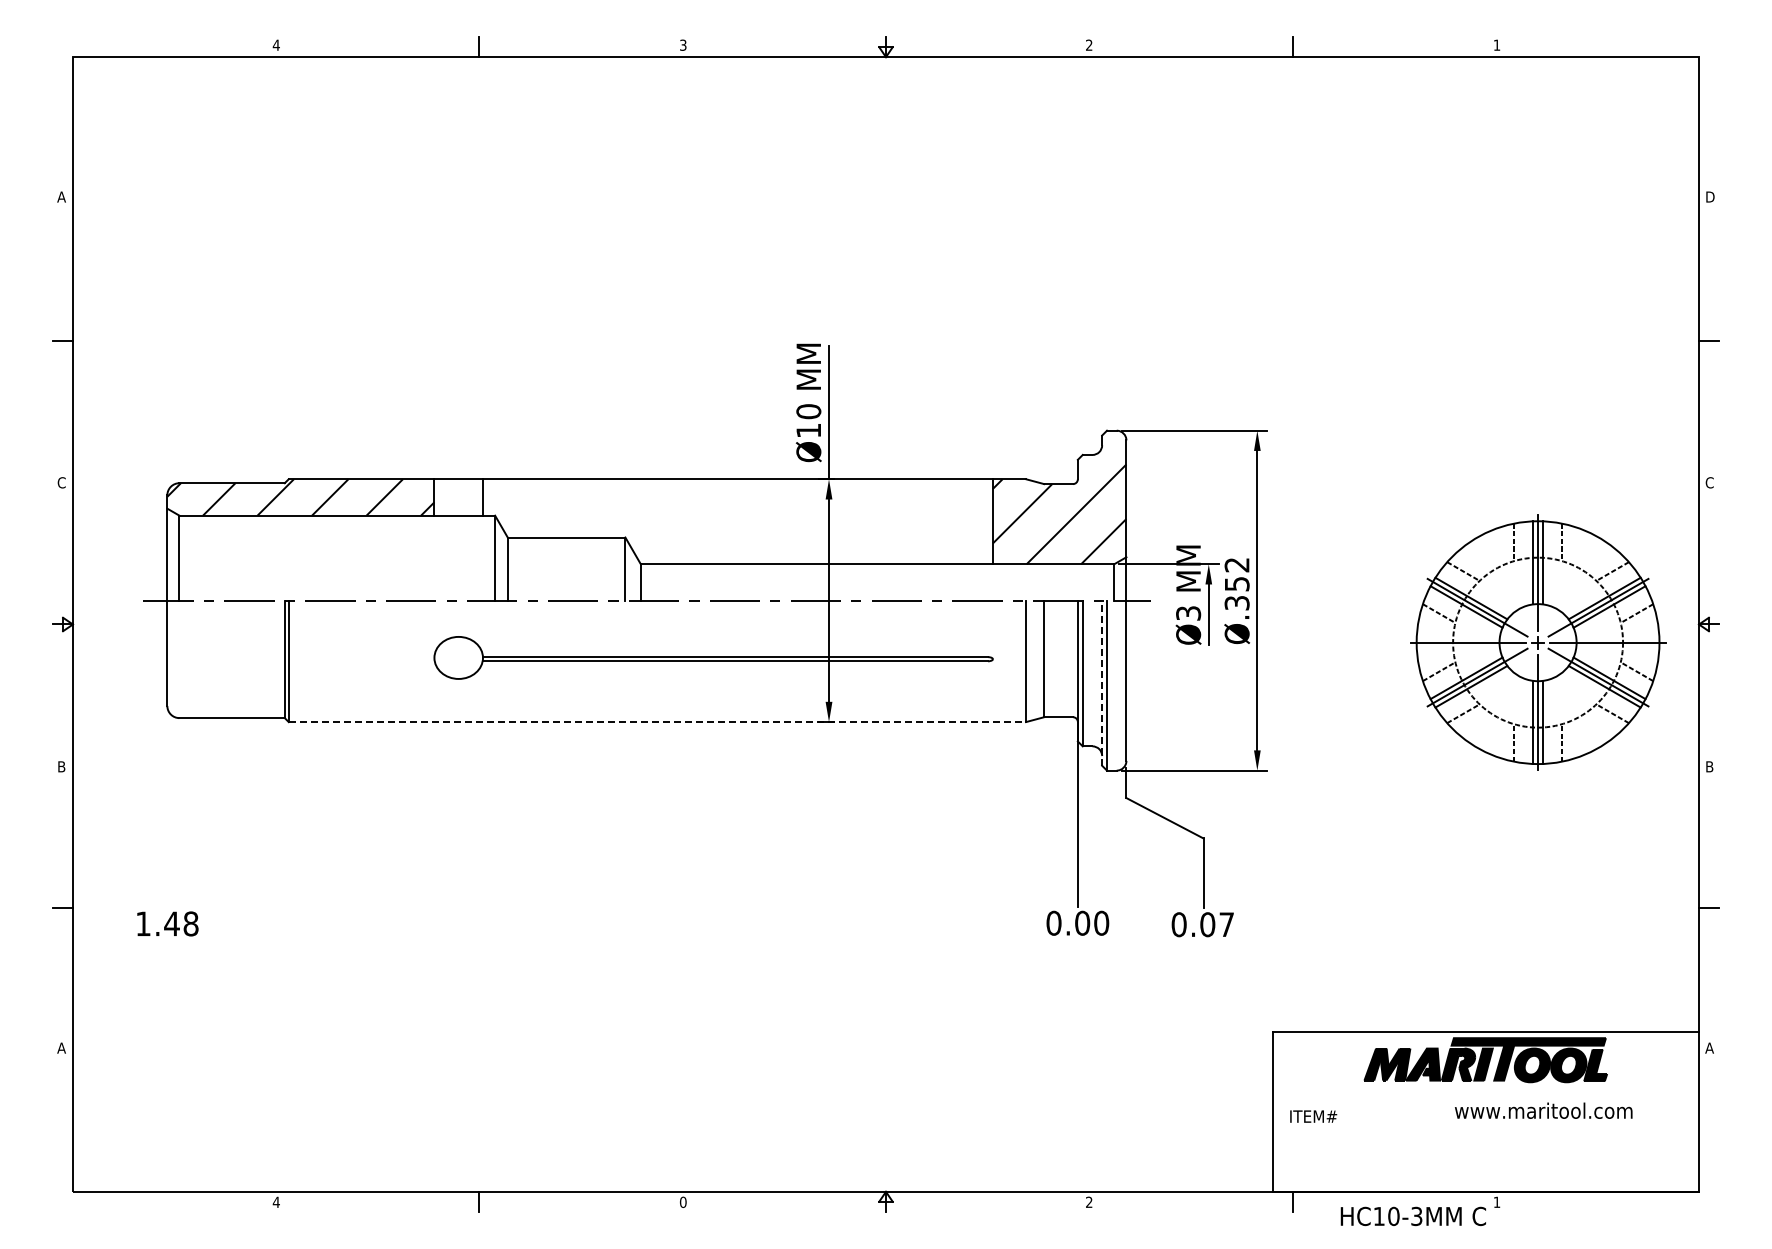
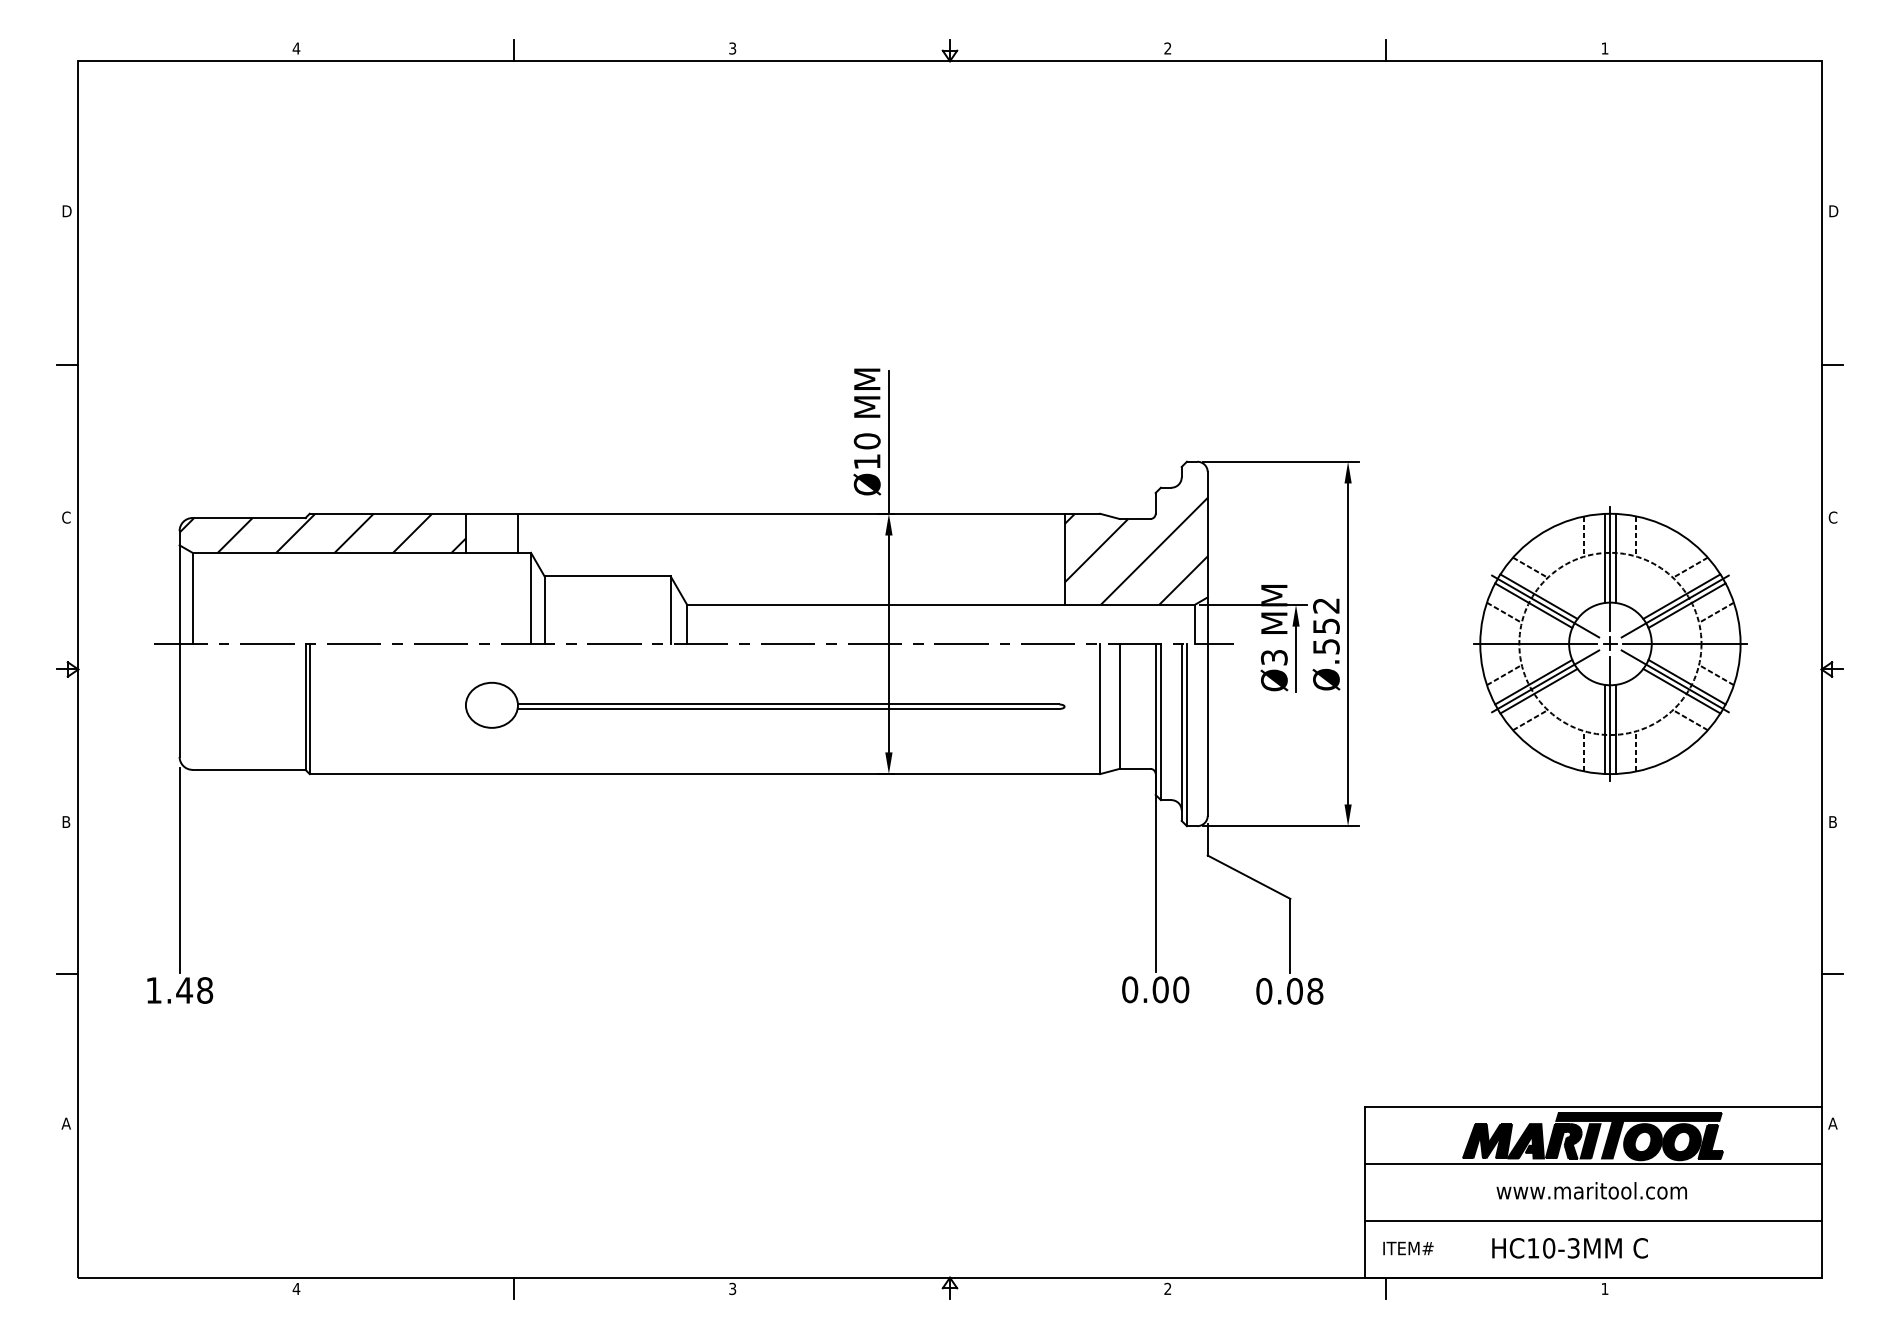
text: (61, 196) -> (66, 210), A -> D
text: (1236, 602) -> (1325, 645), Ø.352 -> Ø.552
part: (1538, 642) -> (1610, 643), moved
line: (1102, 683) -> (1182, 732), dashed -> solid
line: (657, 722) -> (705, 774), dashed -> solid
line: (167, 811) -> (179, 869), added
text: (1226, 924) -> (1315, 991), 0.07 -> 0.08
line: (1485, 1085) -> (1592, 1163), added
text: (1543, 1110) -> (1591, 1190), moved
text: (1313, 1116) -> (1408, 1248), moved
line: (1485, 1138) -> (1592, 1220), added
text: (682, 1201) -> (731, 1288), 0 -> 3
text: (1412, 1216) -> (1569, 1248), moved

